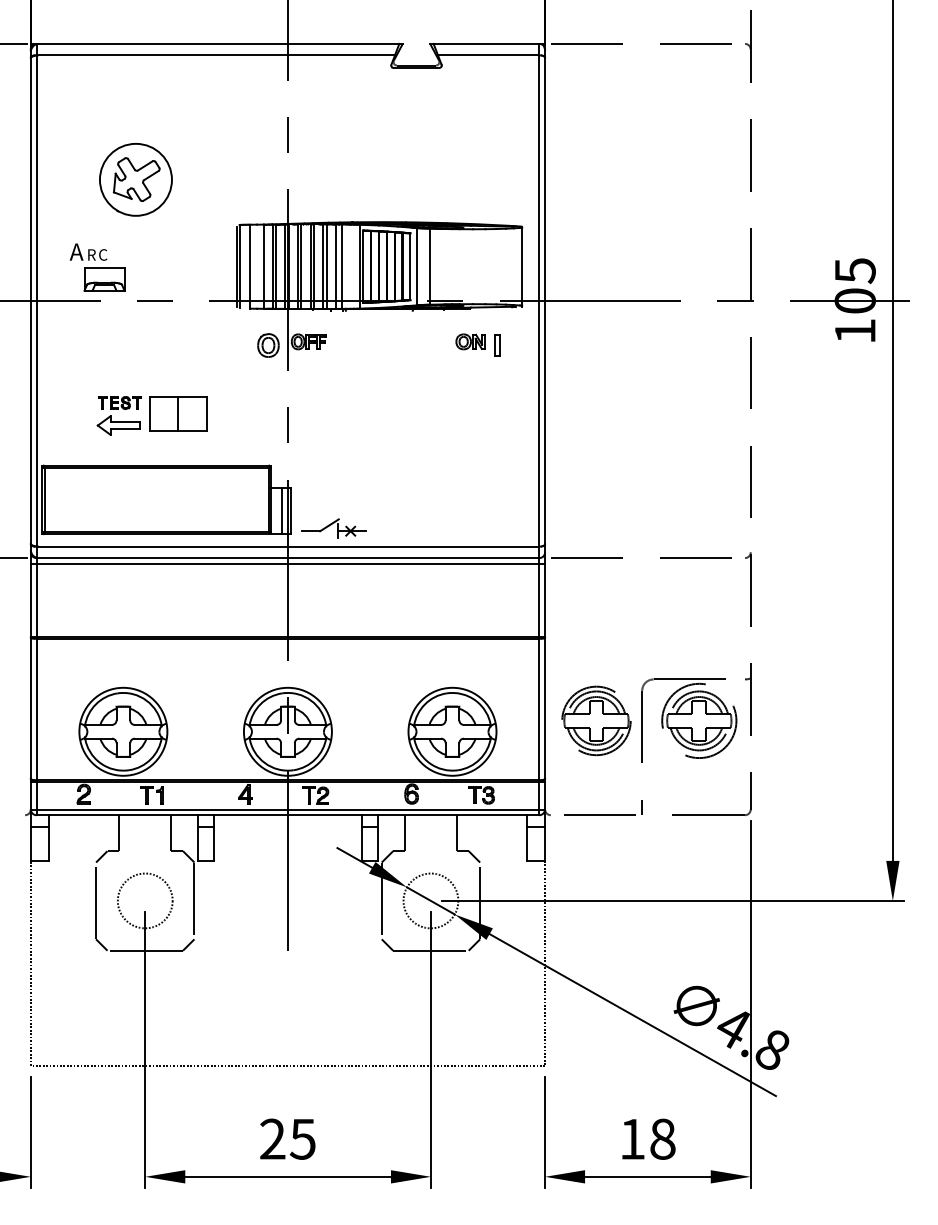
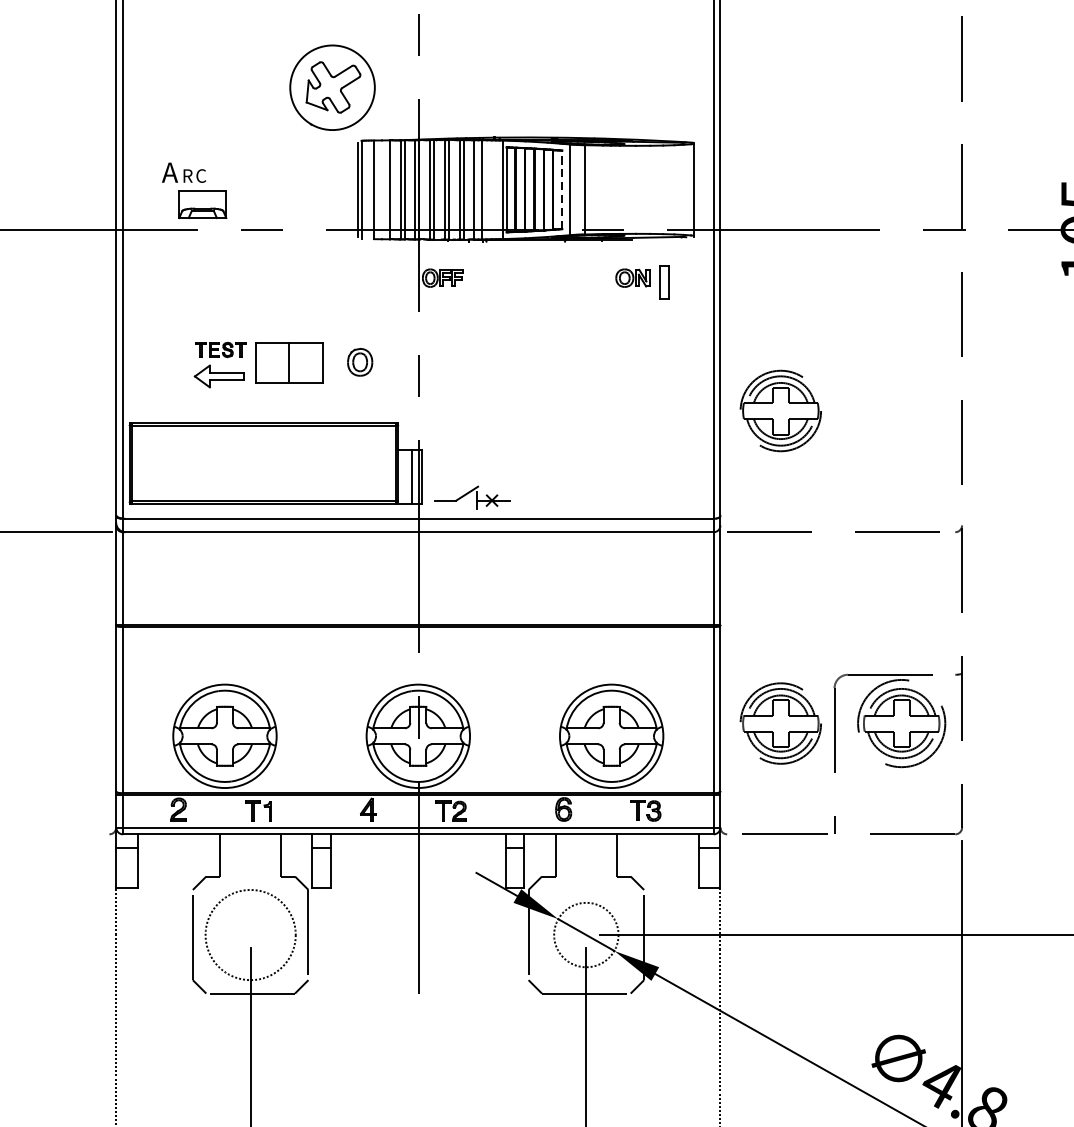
part: (135, 179) -> (332, 87), moved
line: (410, 266) -> (562, 189), solid -> dashed
part: (268, 345) -> (360, 362), moved
part: (497, 345) -> (664, 282), size x1.4
part: (596, 454) -> (780, 410), added
line: (287, 563) -> (417, 538), removed
circle: (144, 900) -> (249, 934), size x1.4

